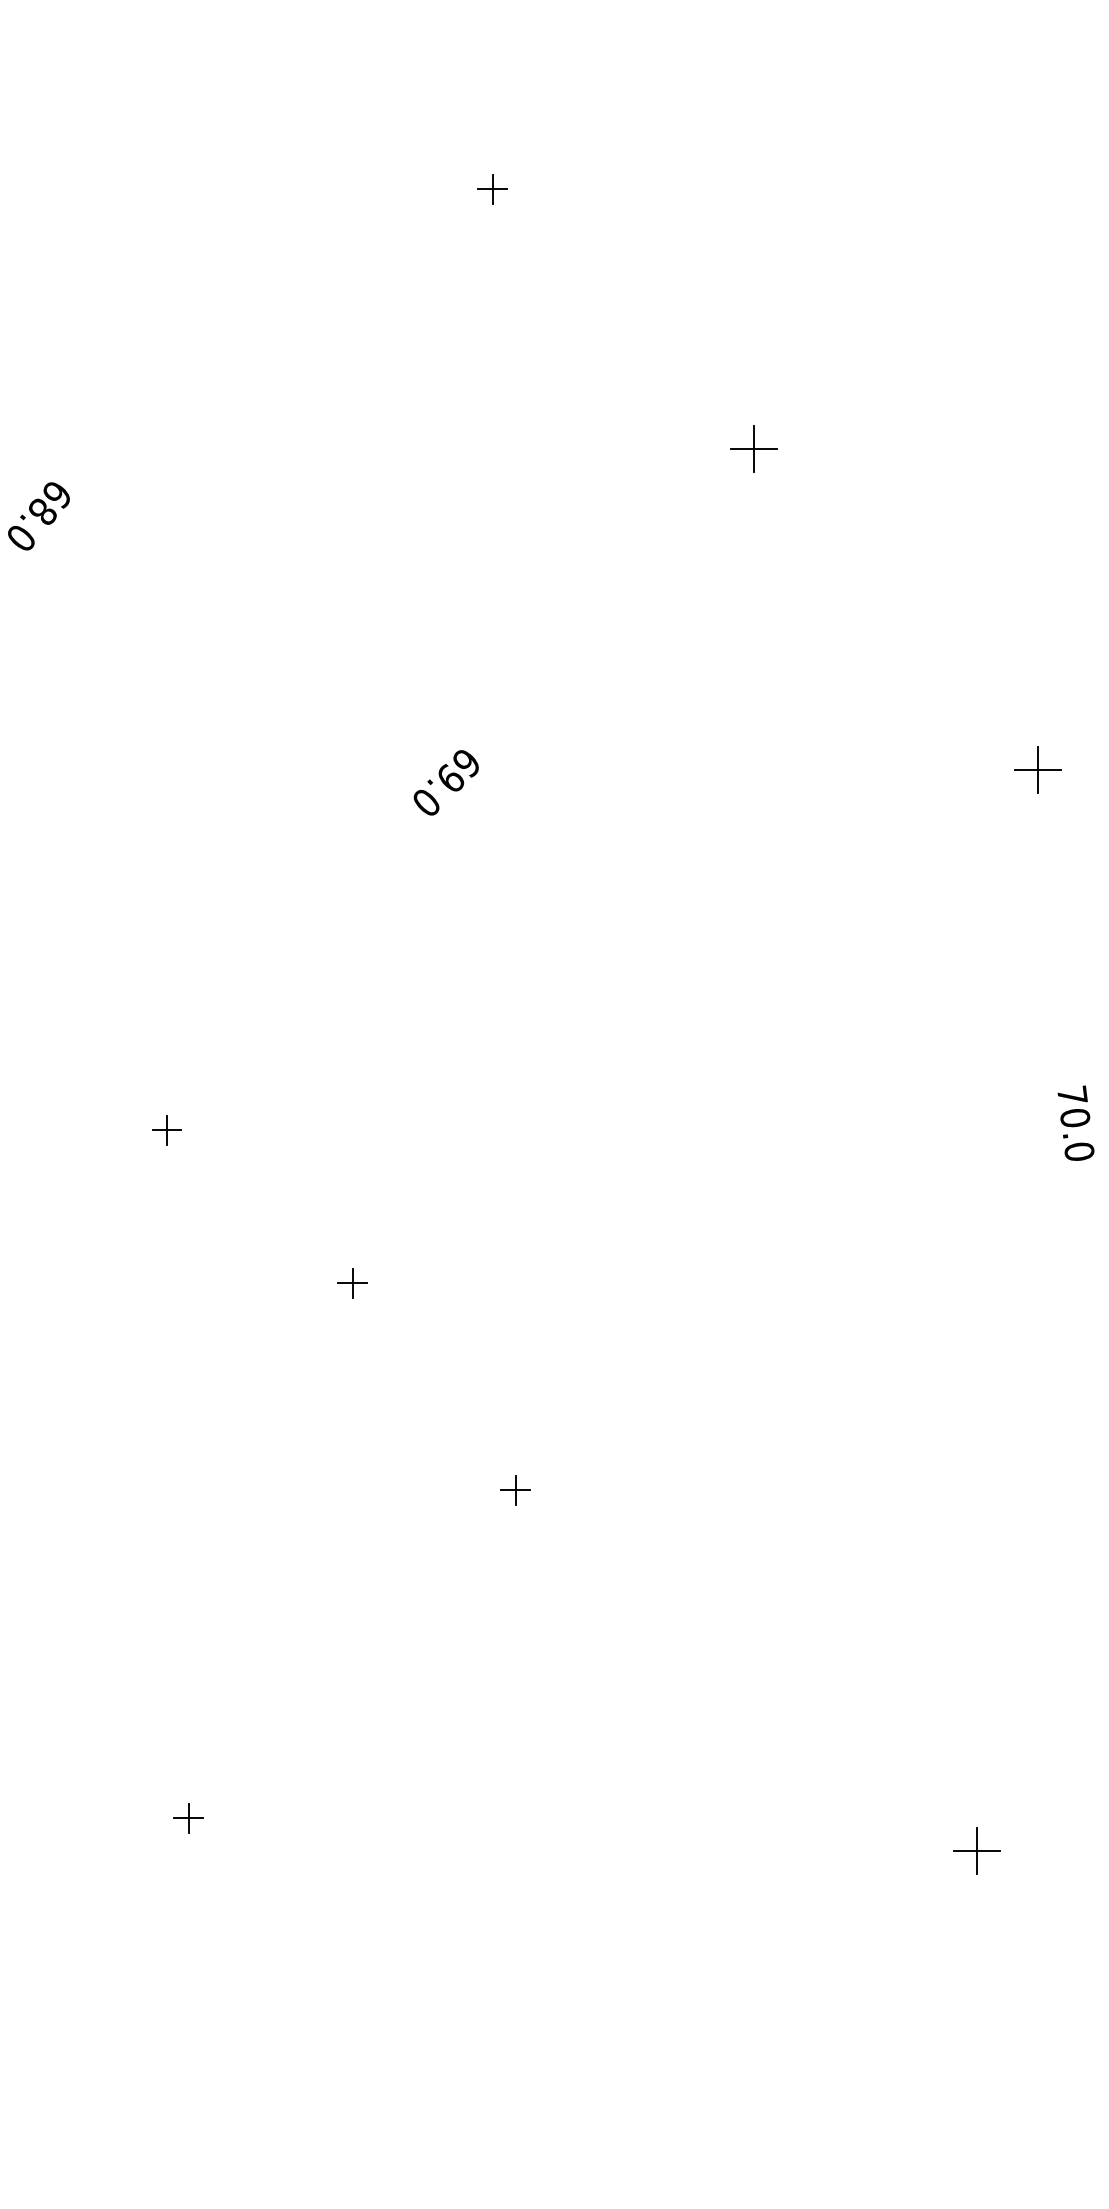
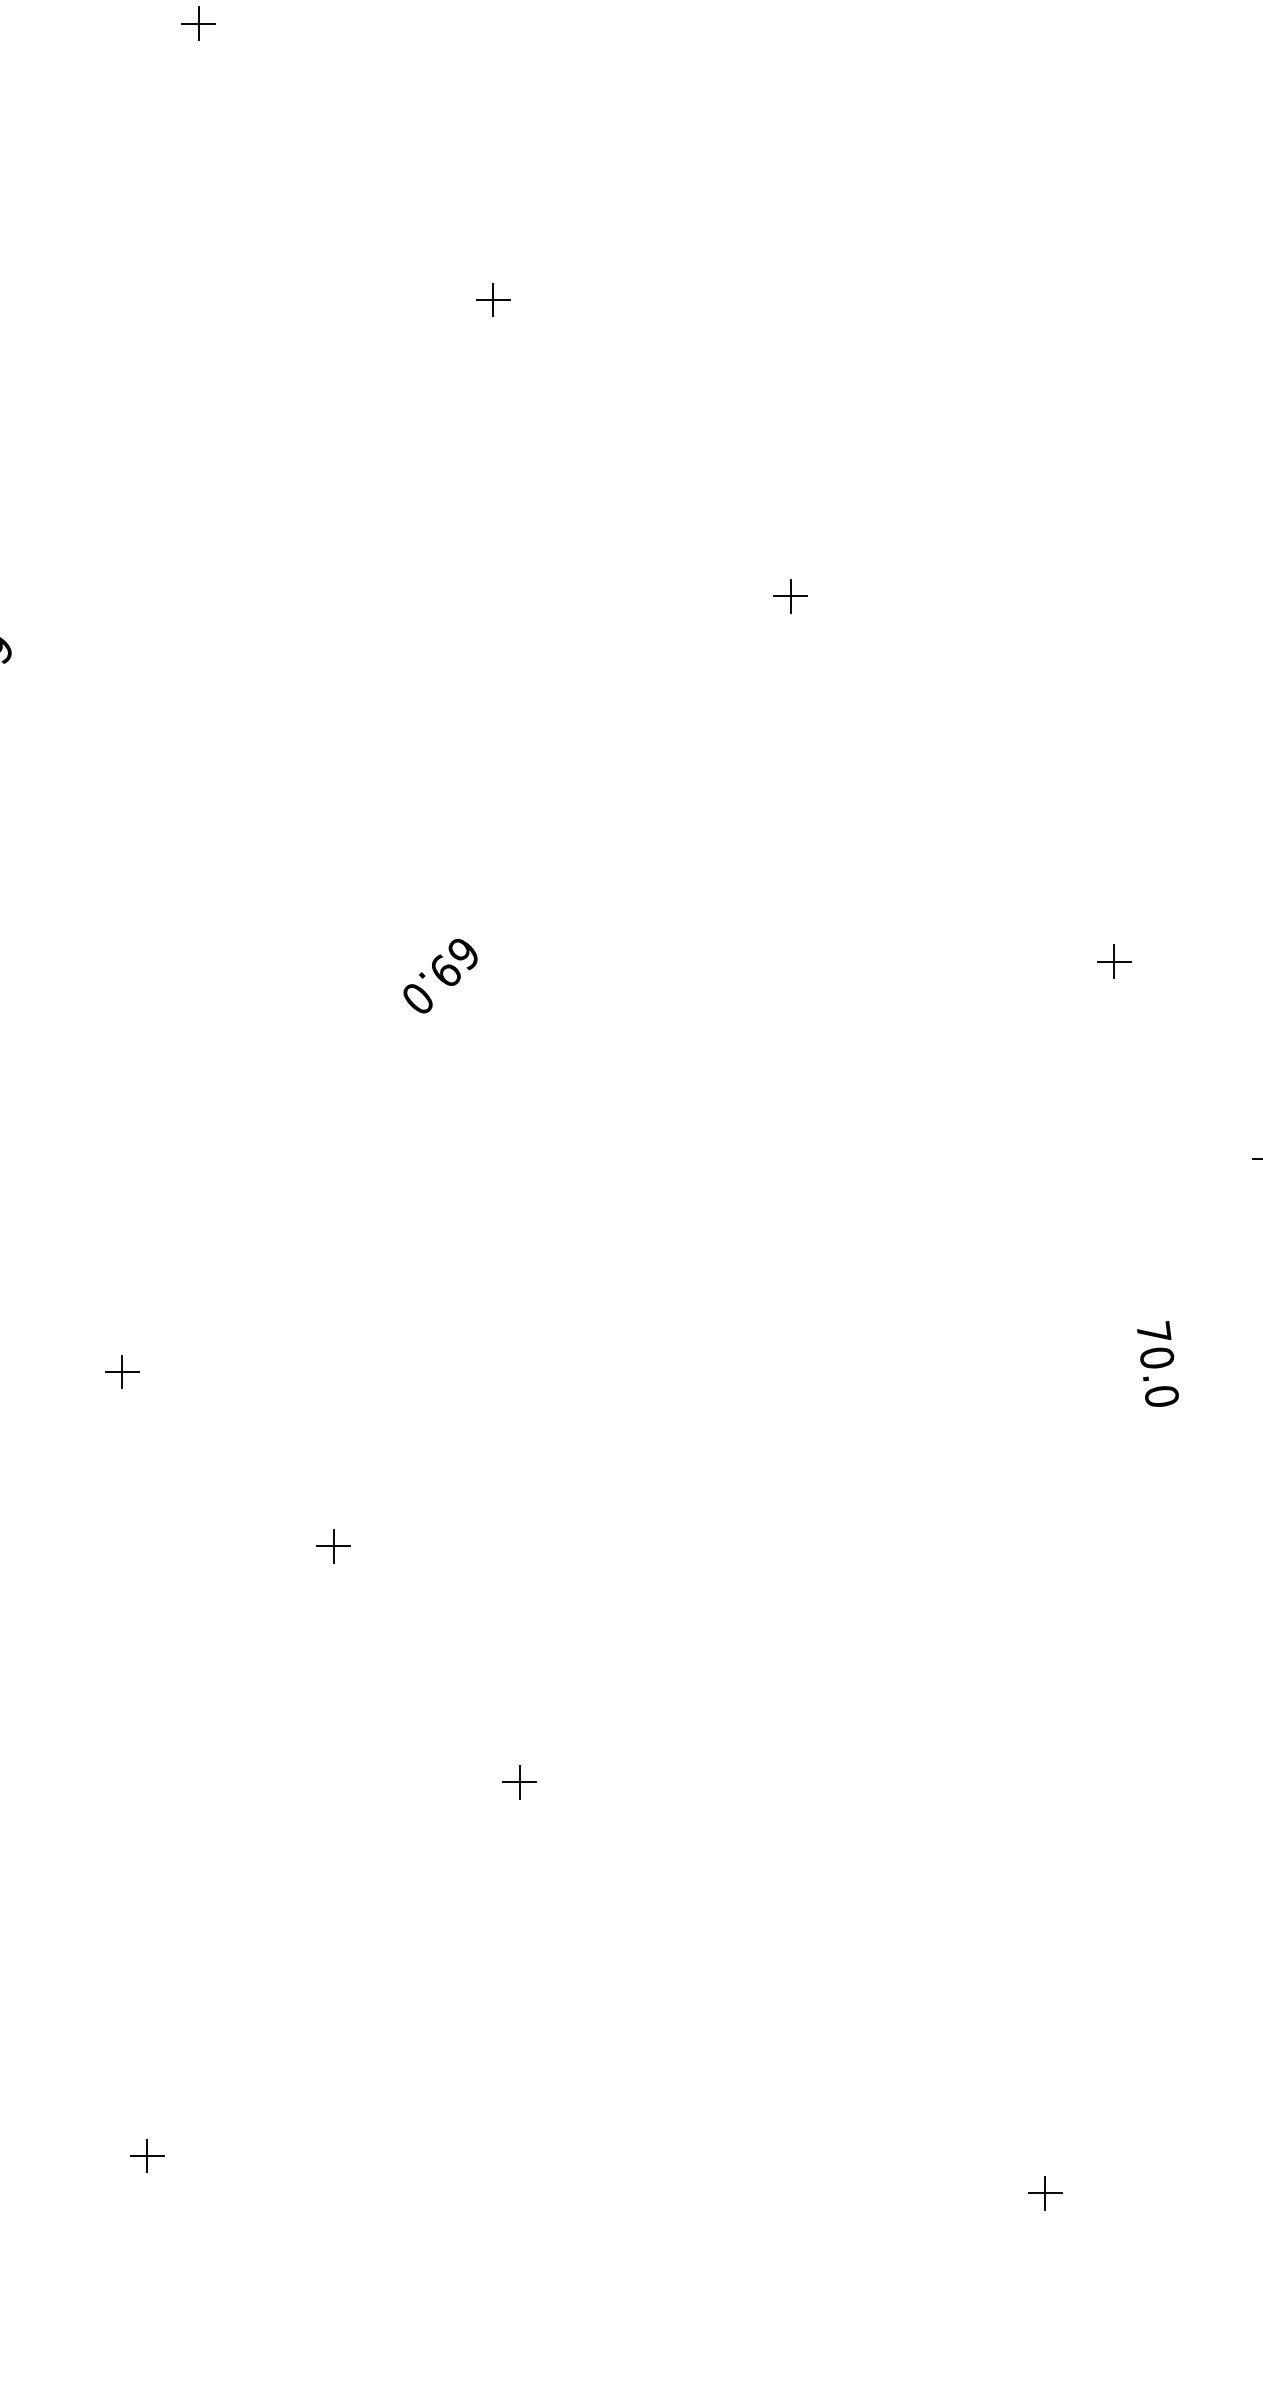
part: (753, 449) -> (790, 596), size x0.62
part: (1037, 770) -> (1114, 962), size x0.62
part: (977, 1851) -> (1045, 2193), size x0.62

